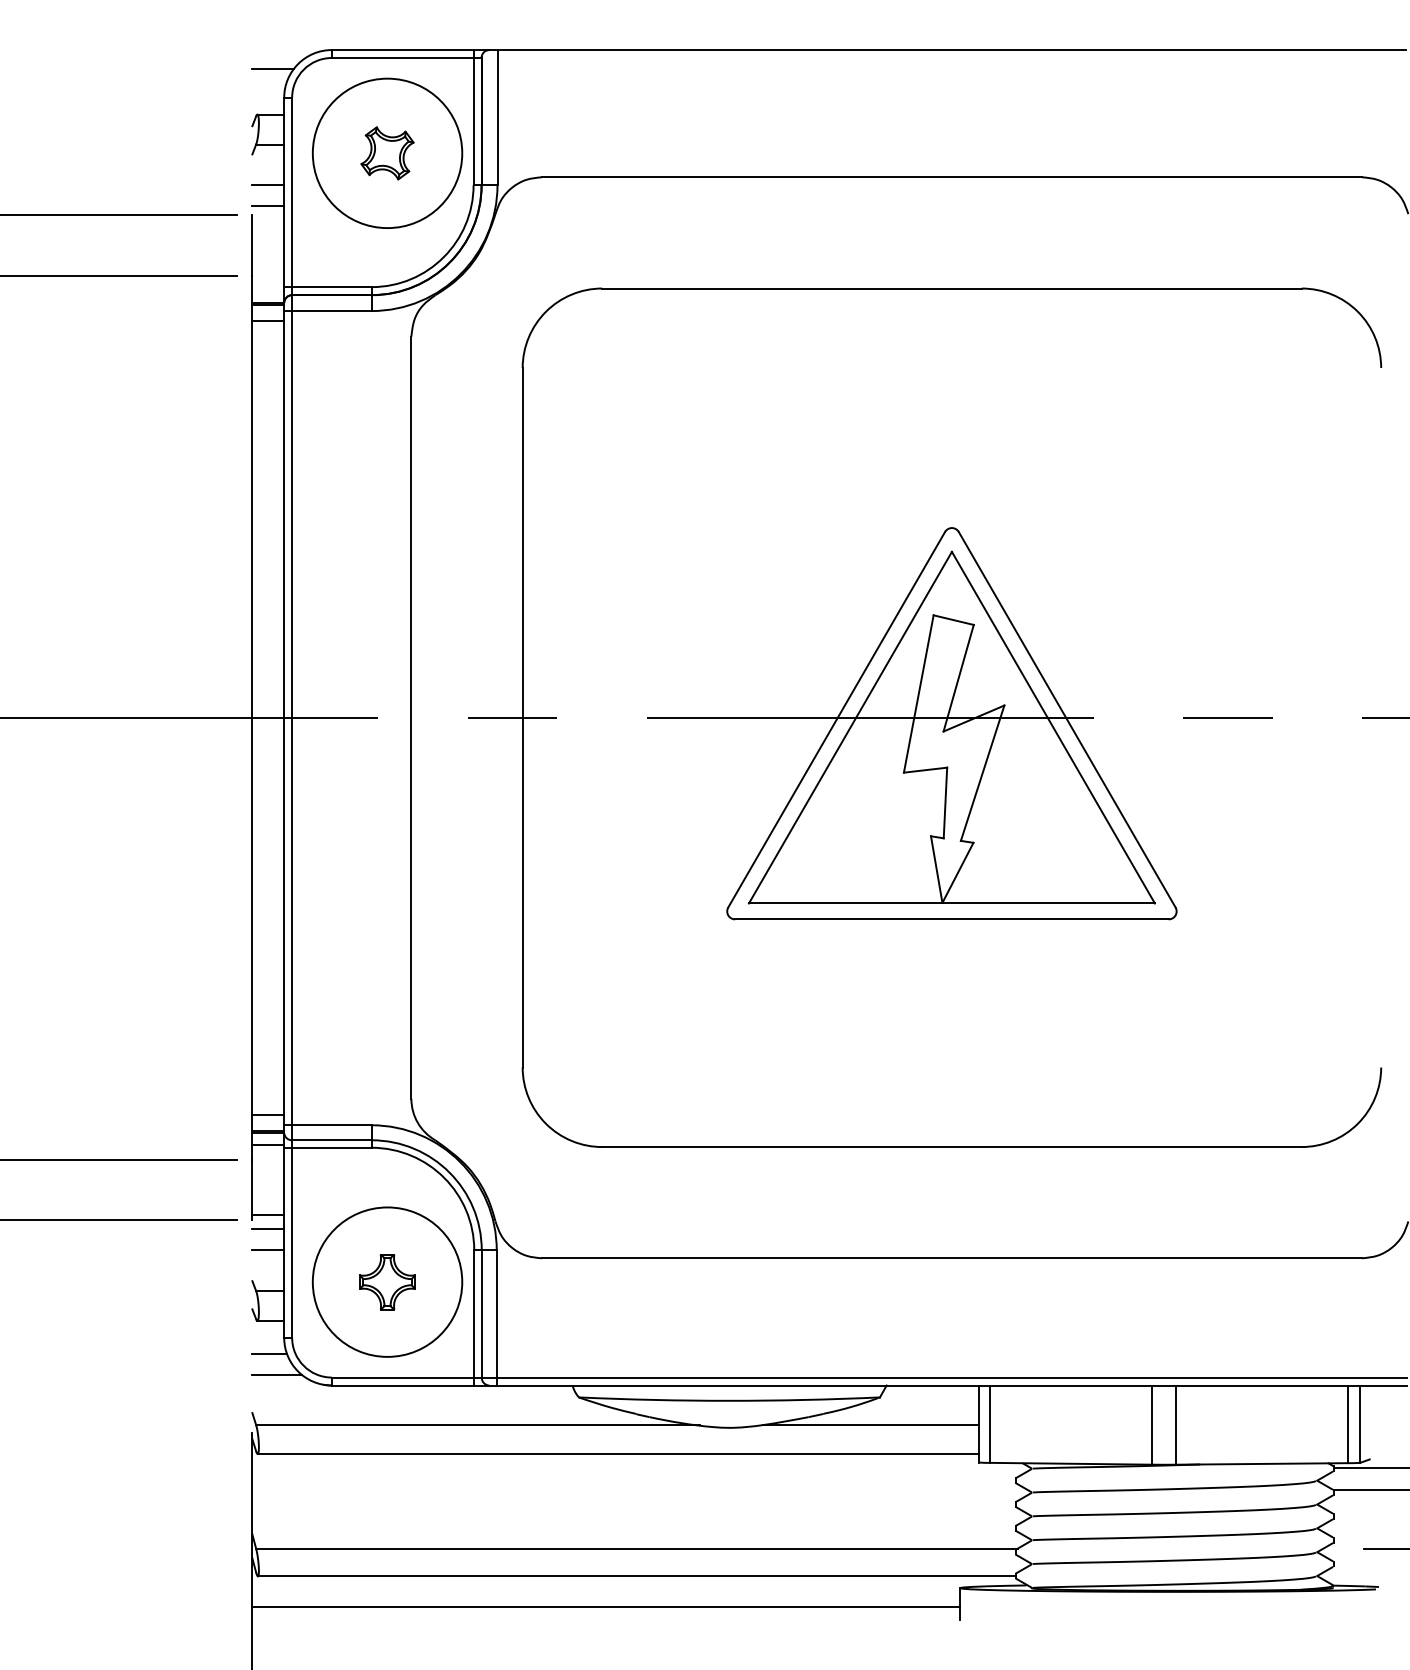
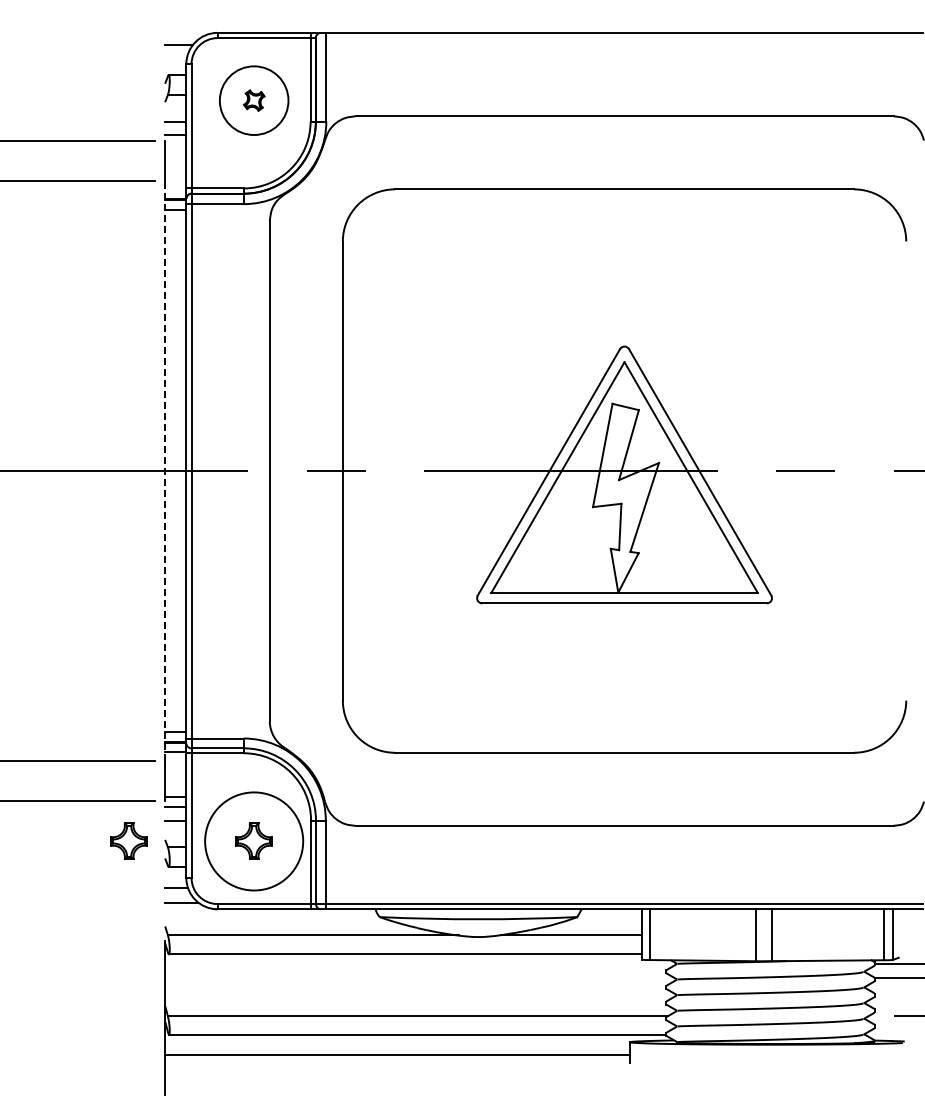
circle: (388, 153) -> (254, 100), size x0.7
part: (388, 153) -> (254, 100), size x0.6
line: (252, 716) -> (165, 470), solid -> dashed
part: (196, 1280) -> (128, 840), added

